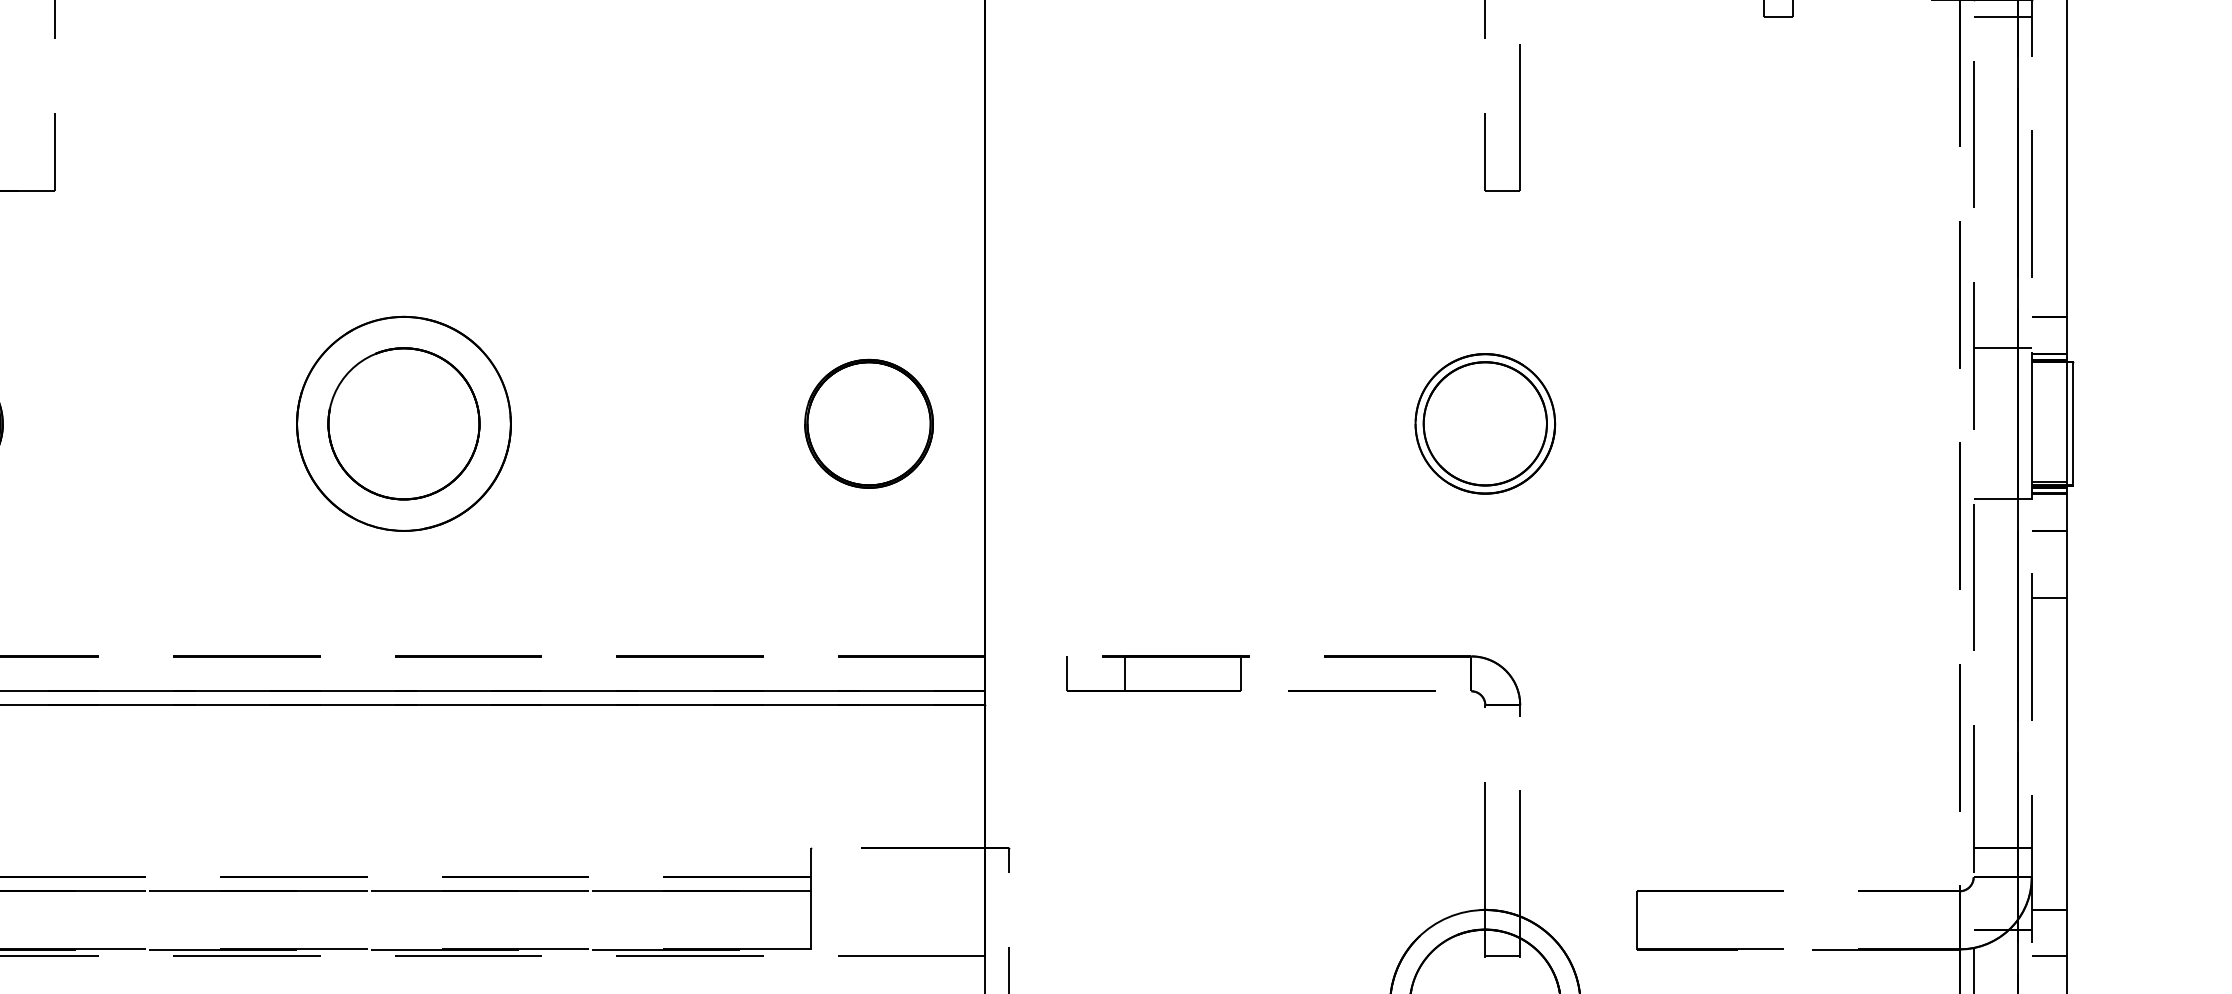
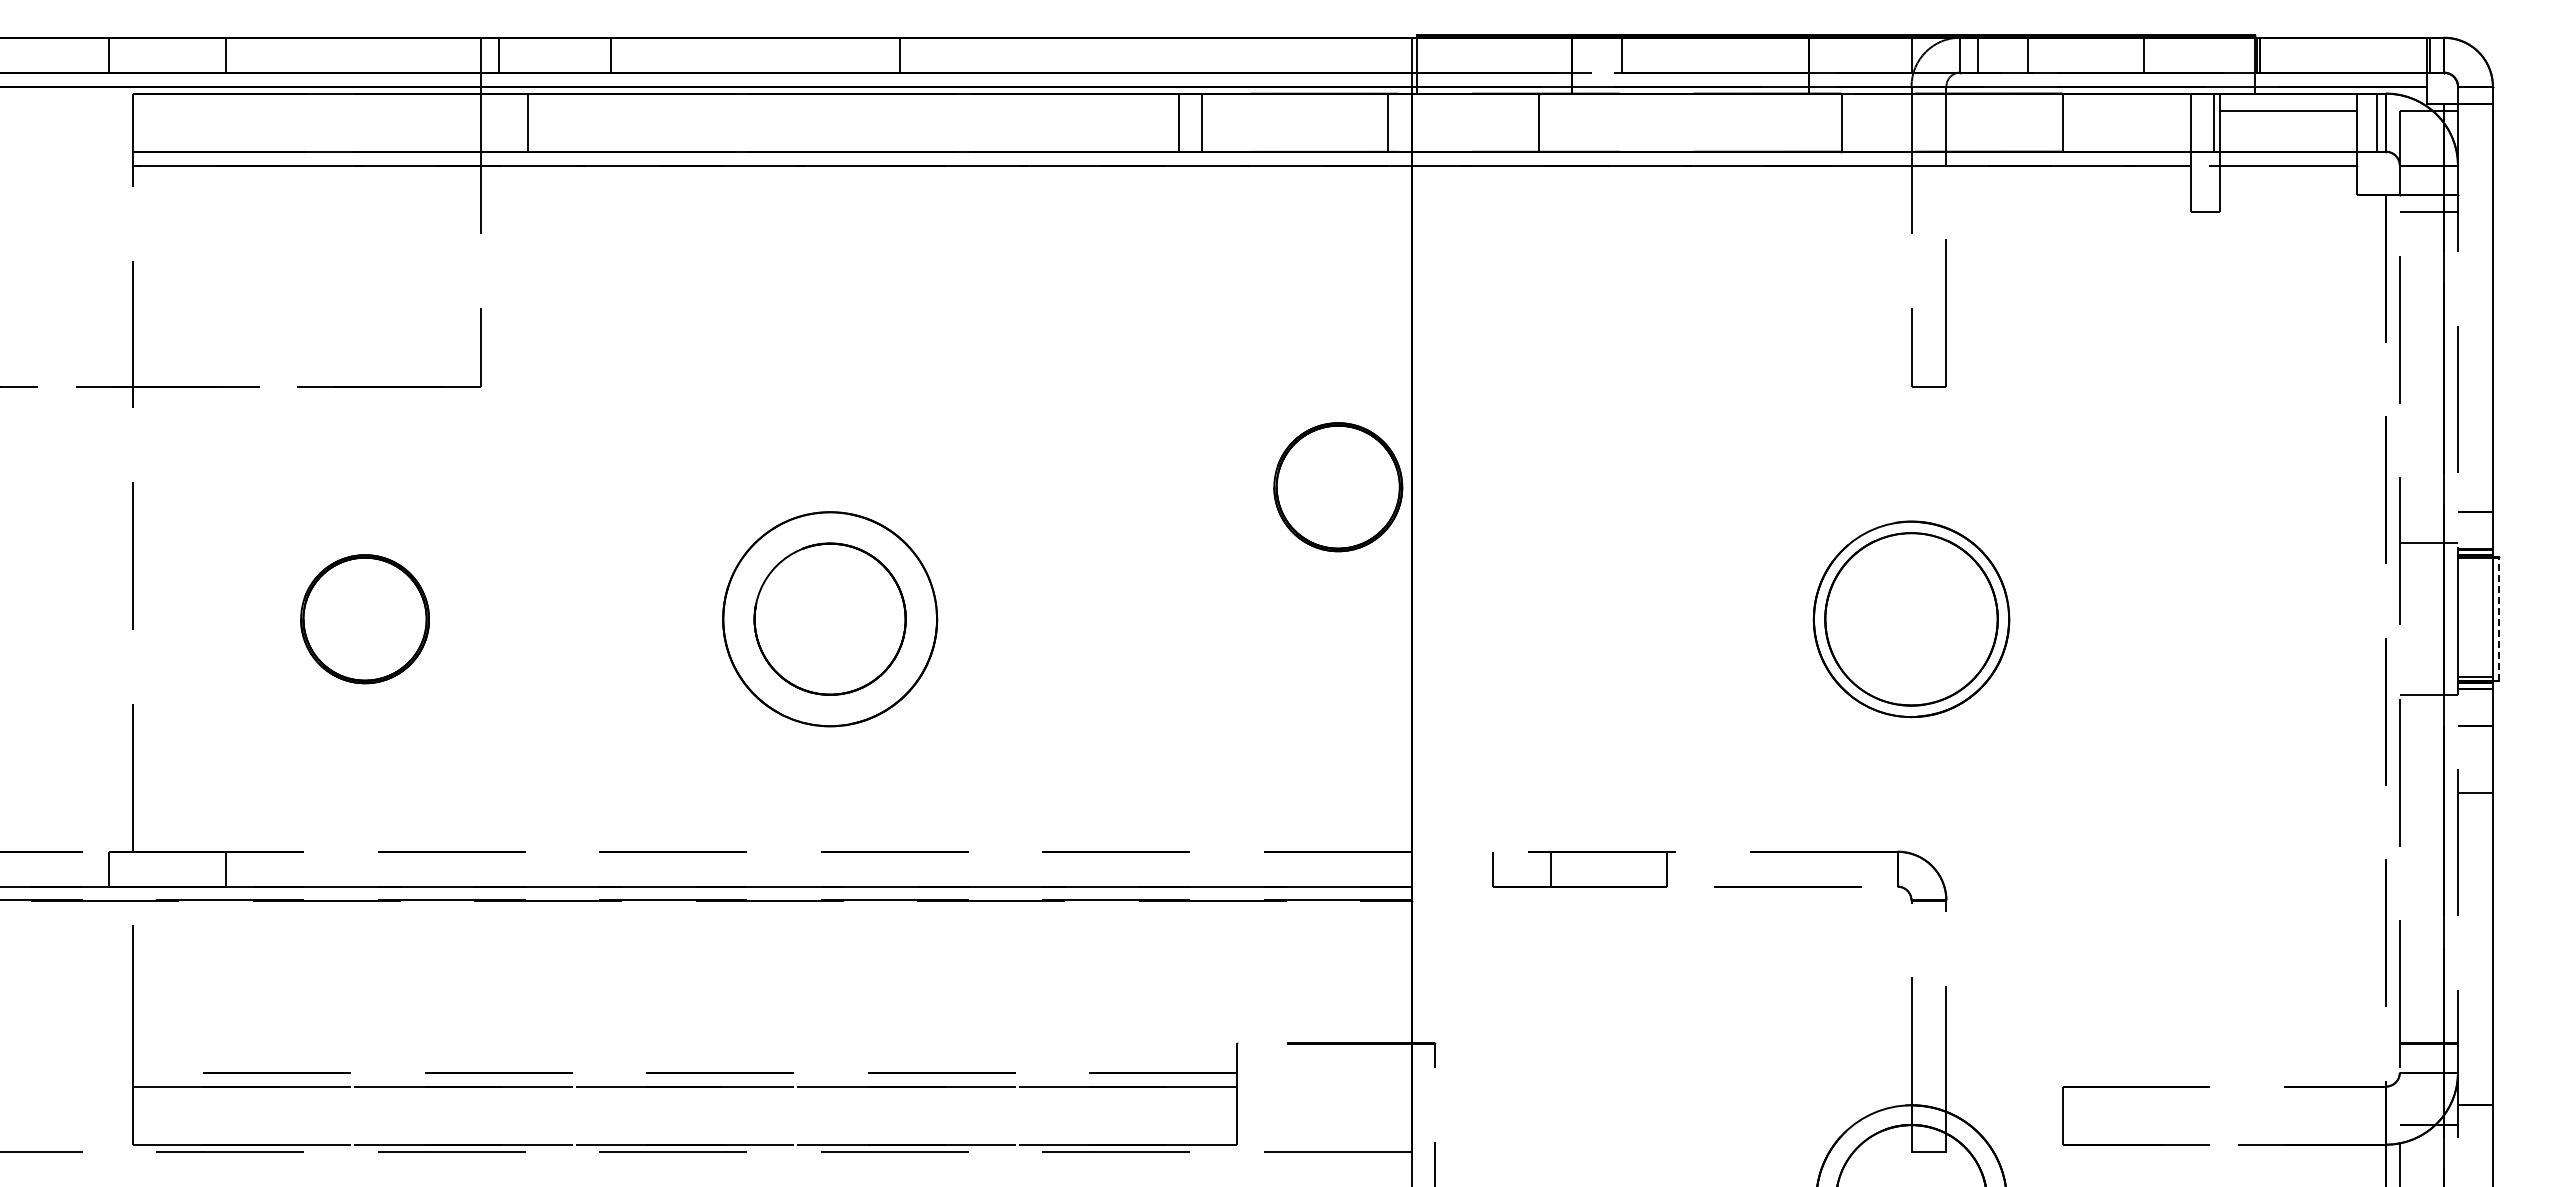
part: (1485, 423) -> (1911, 618), size x1.4
part: (869, 424) -> (1338, 487), moved
line: (2072, 424) -> (2498, 619), solid -> dashed
line: (2049, 956) -> (2475, 1151), removed

